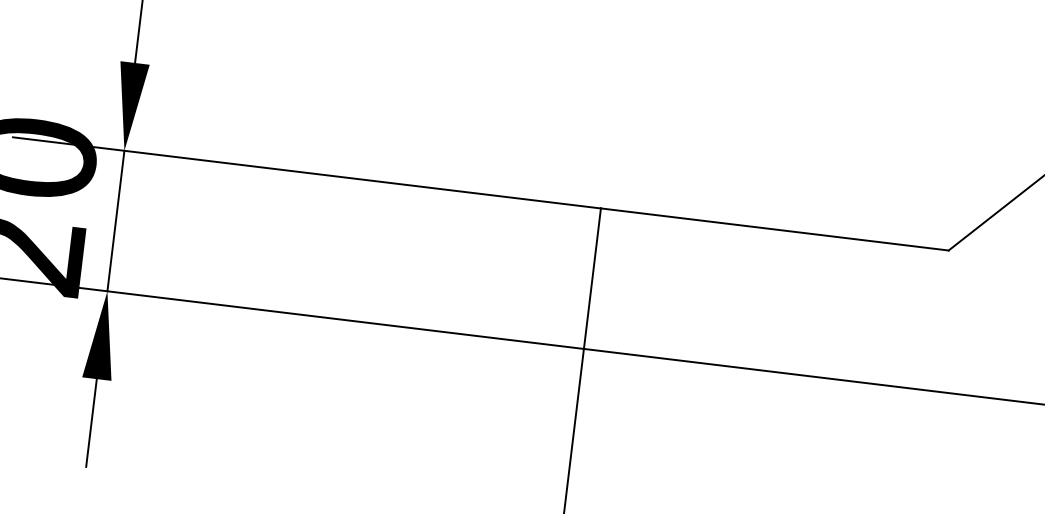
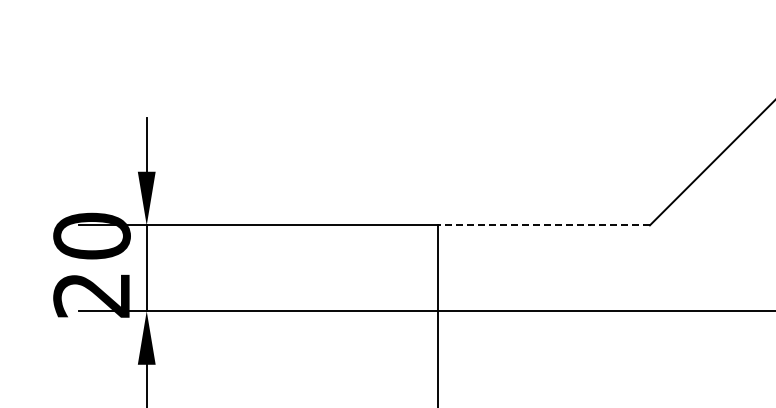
line: (774, 229) -> (543, 225), solid -> dashed

